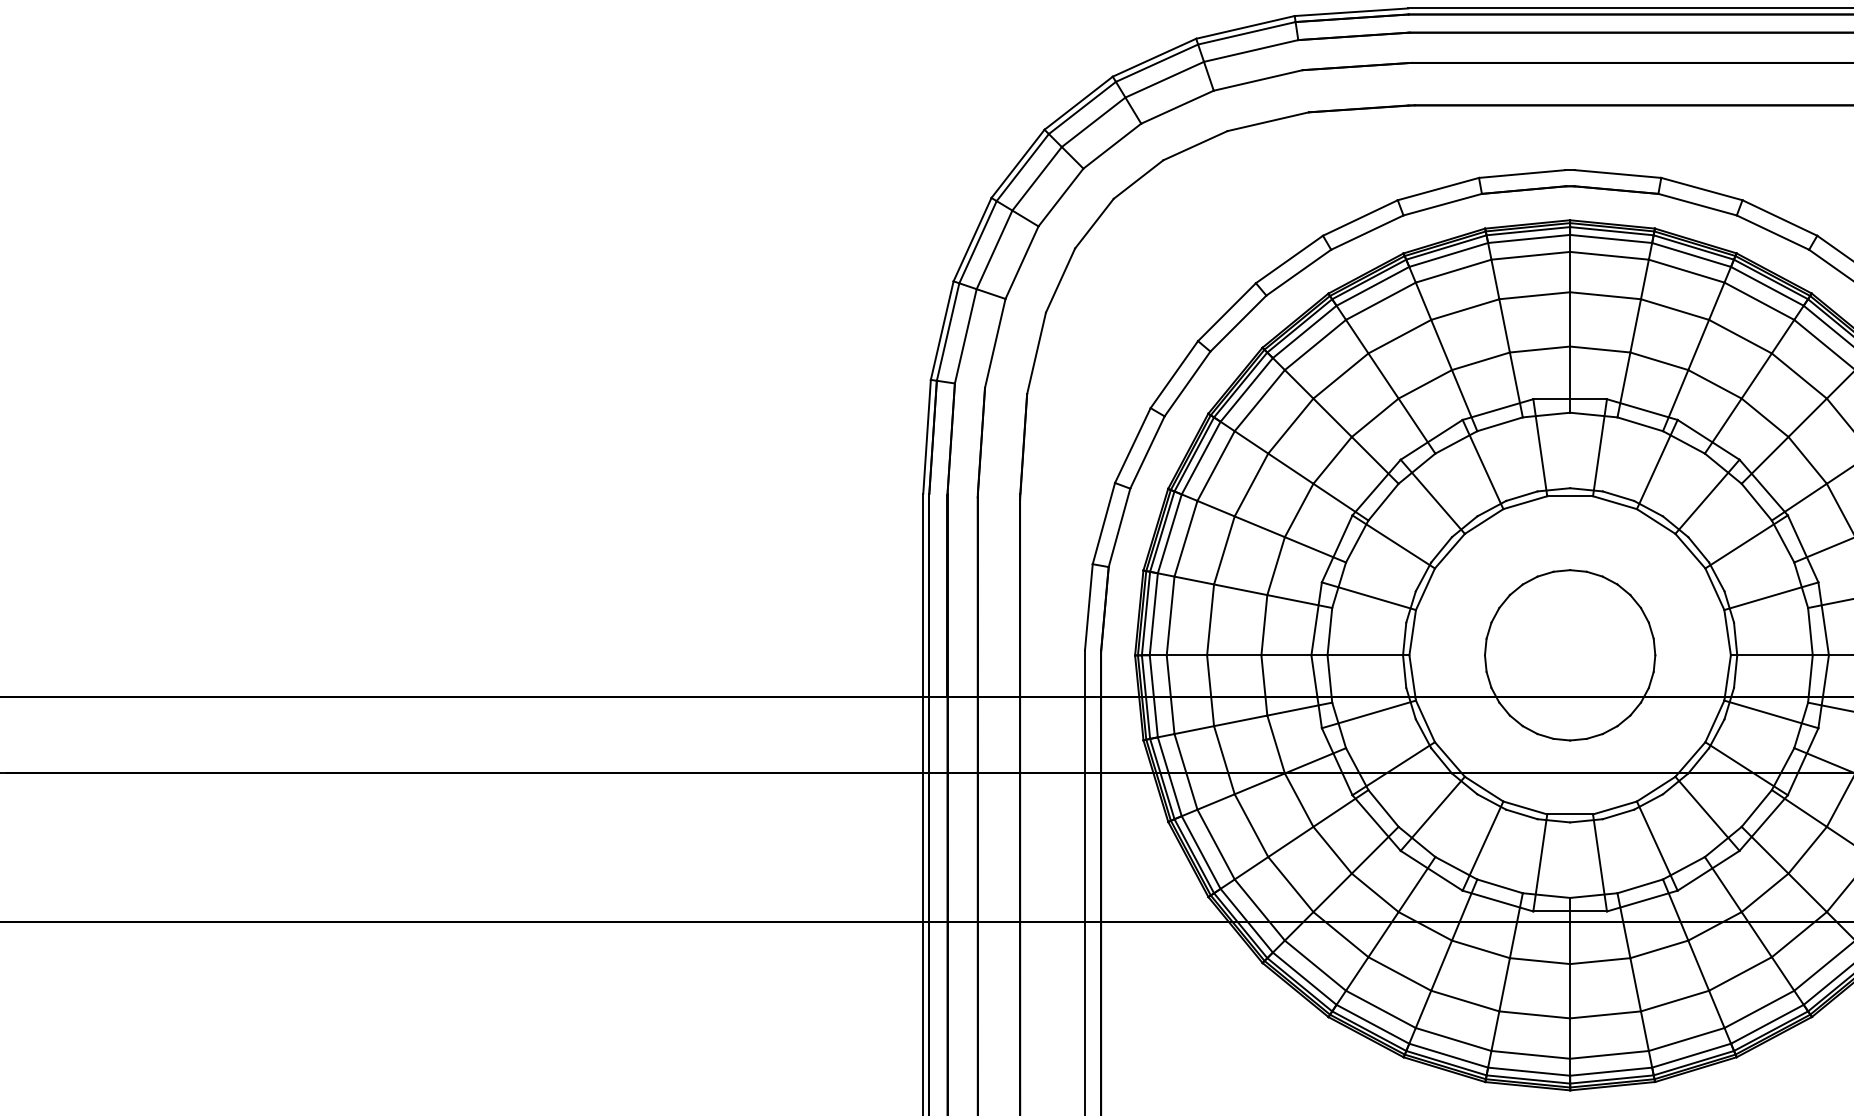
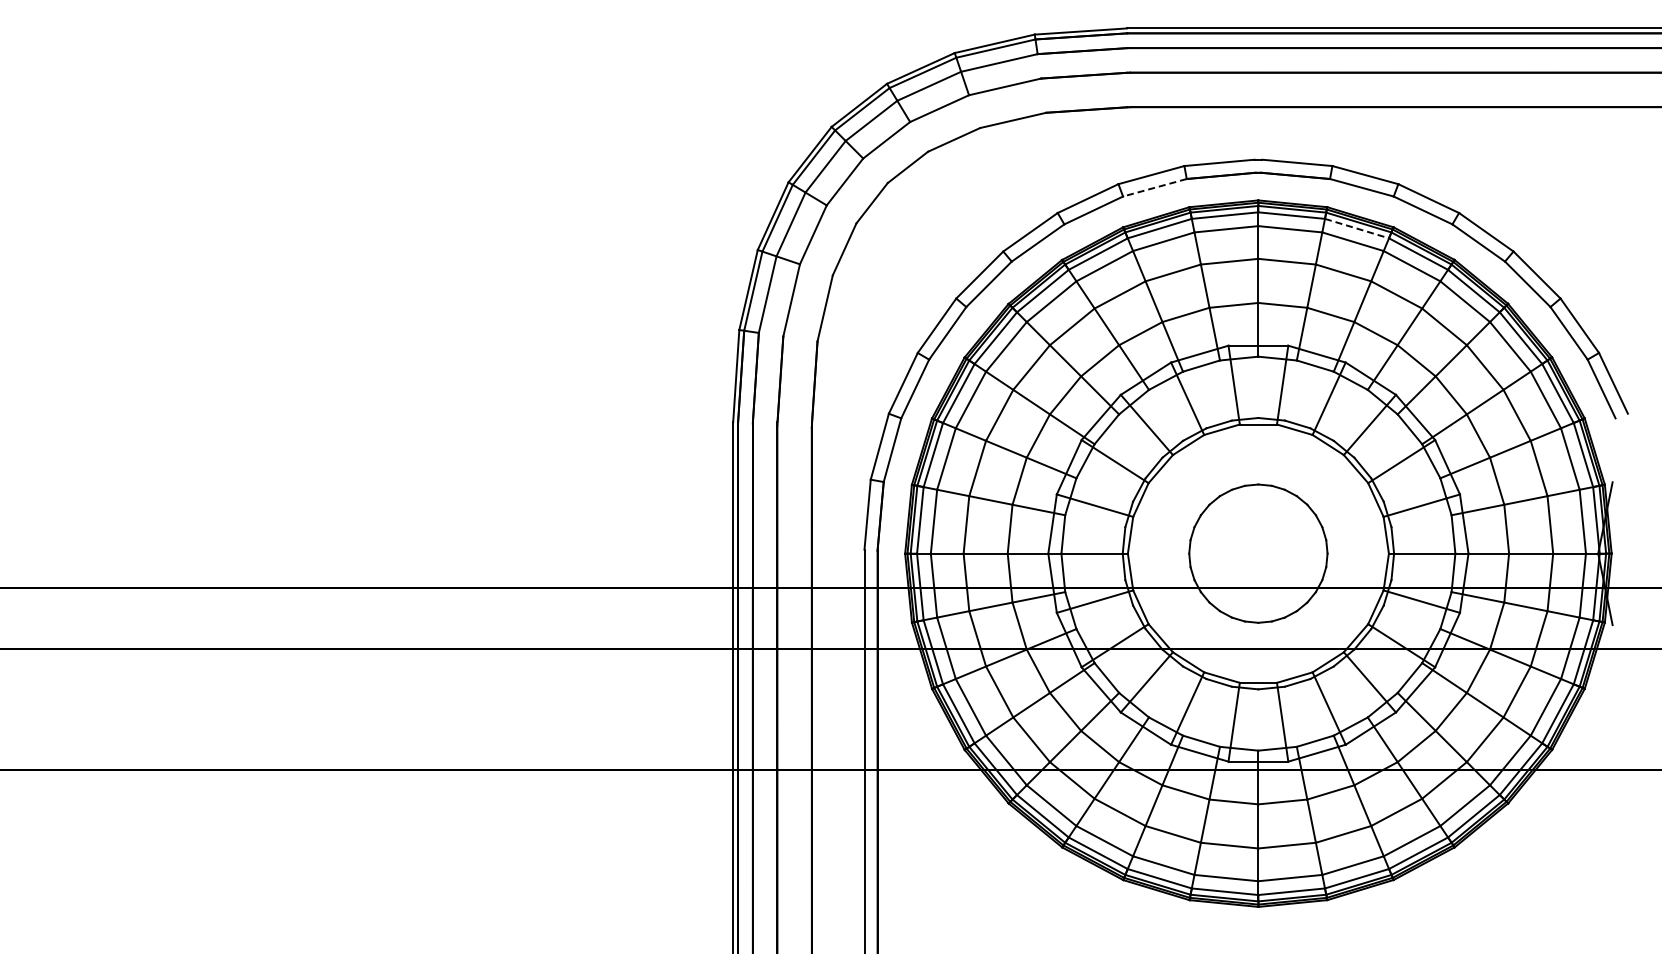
line: (1442, 204) -> (1154, 187), solid -> dashed
line: (1692, 254) -> (1357, 228), solid -> dashed

